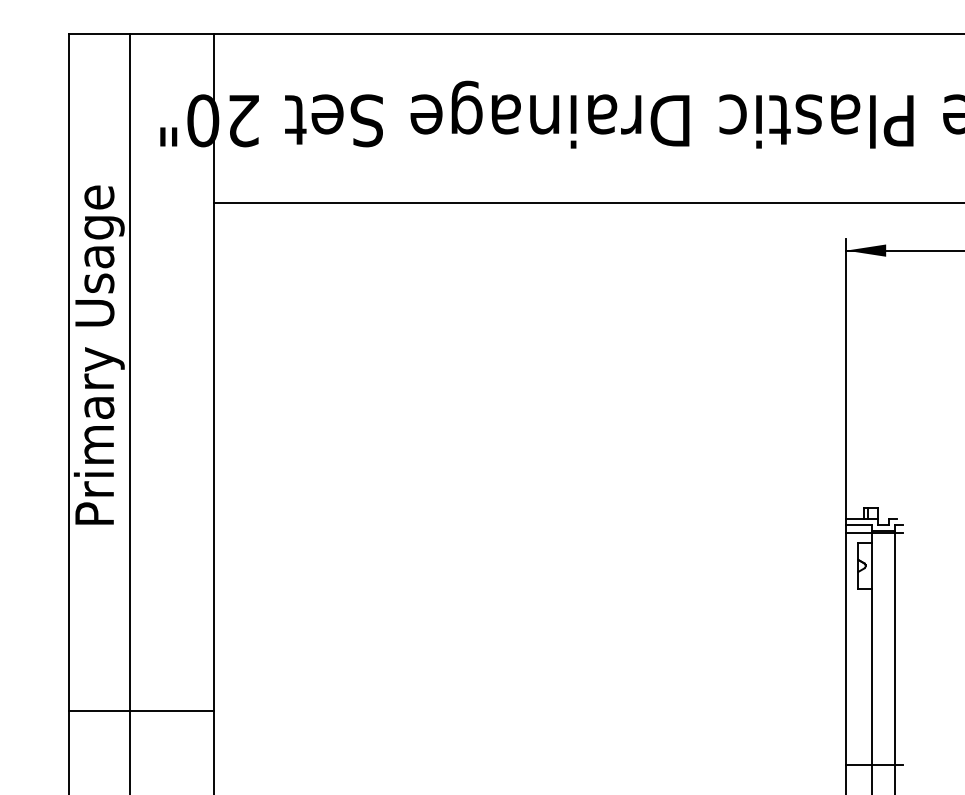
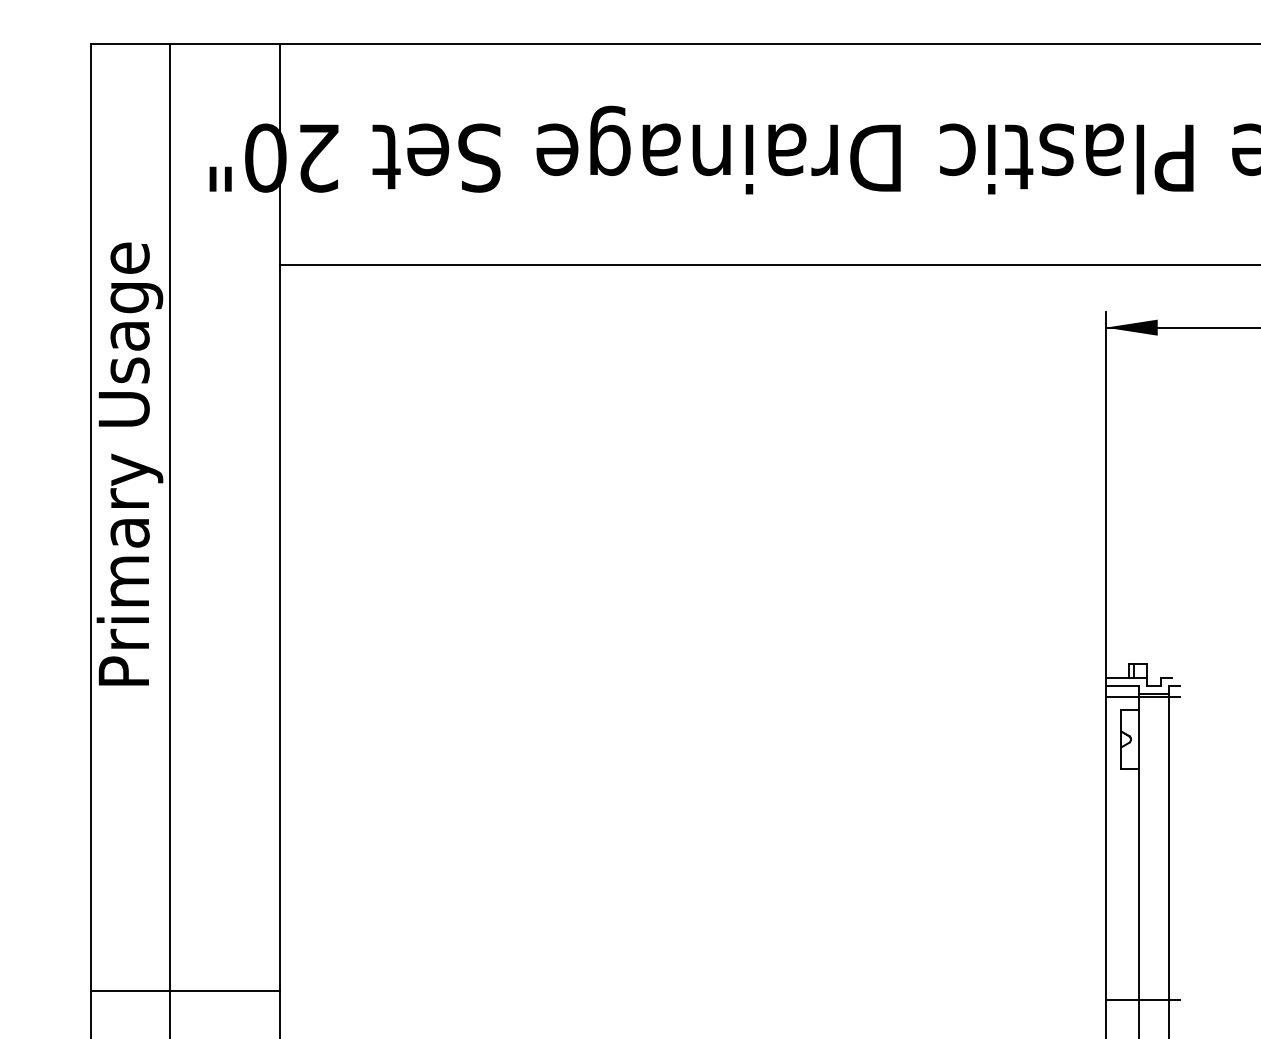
line: (141, 710) -> (185, 990), moved

